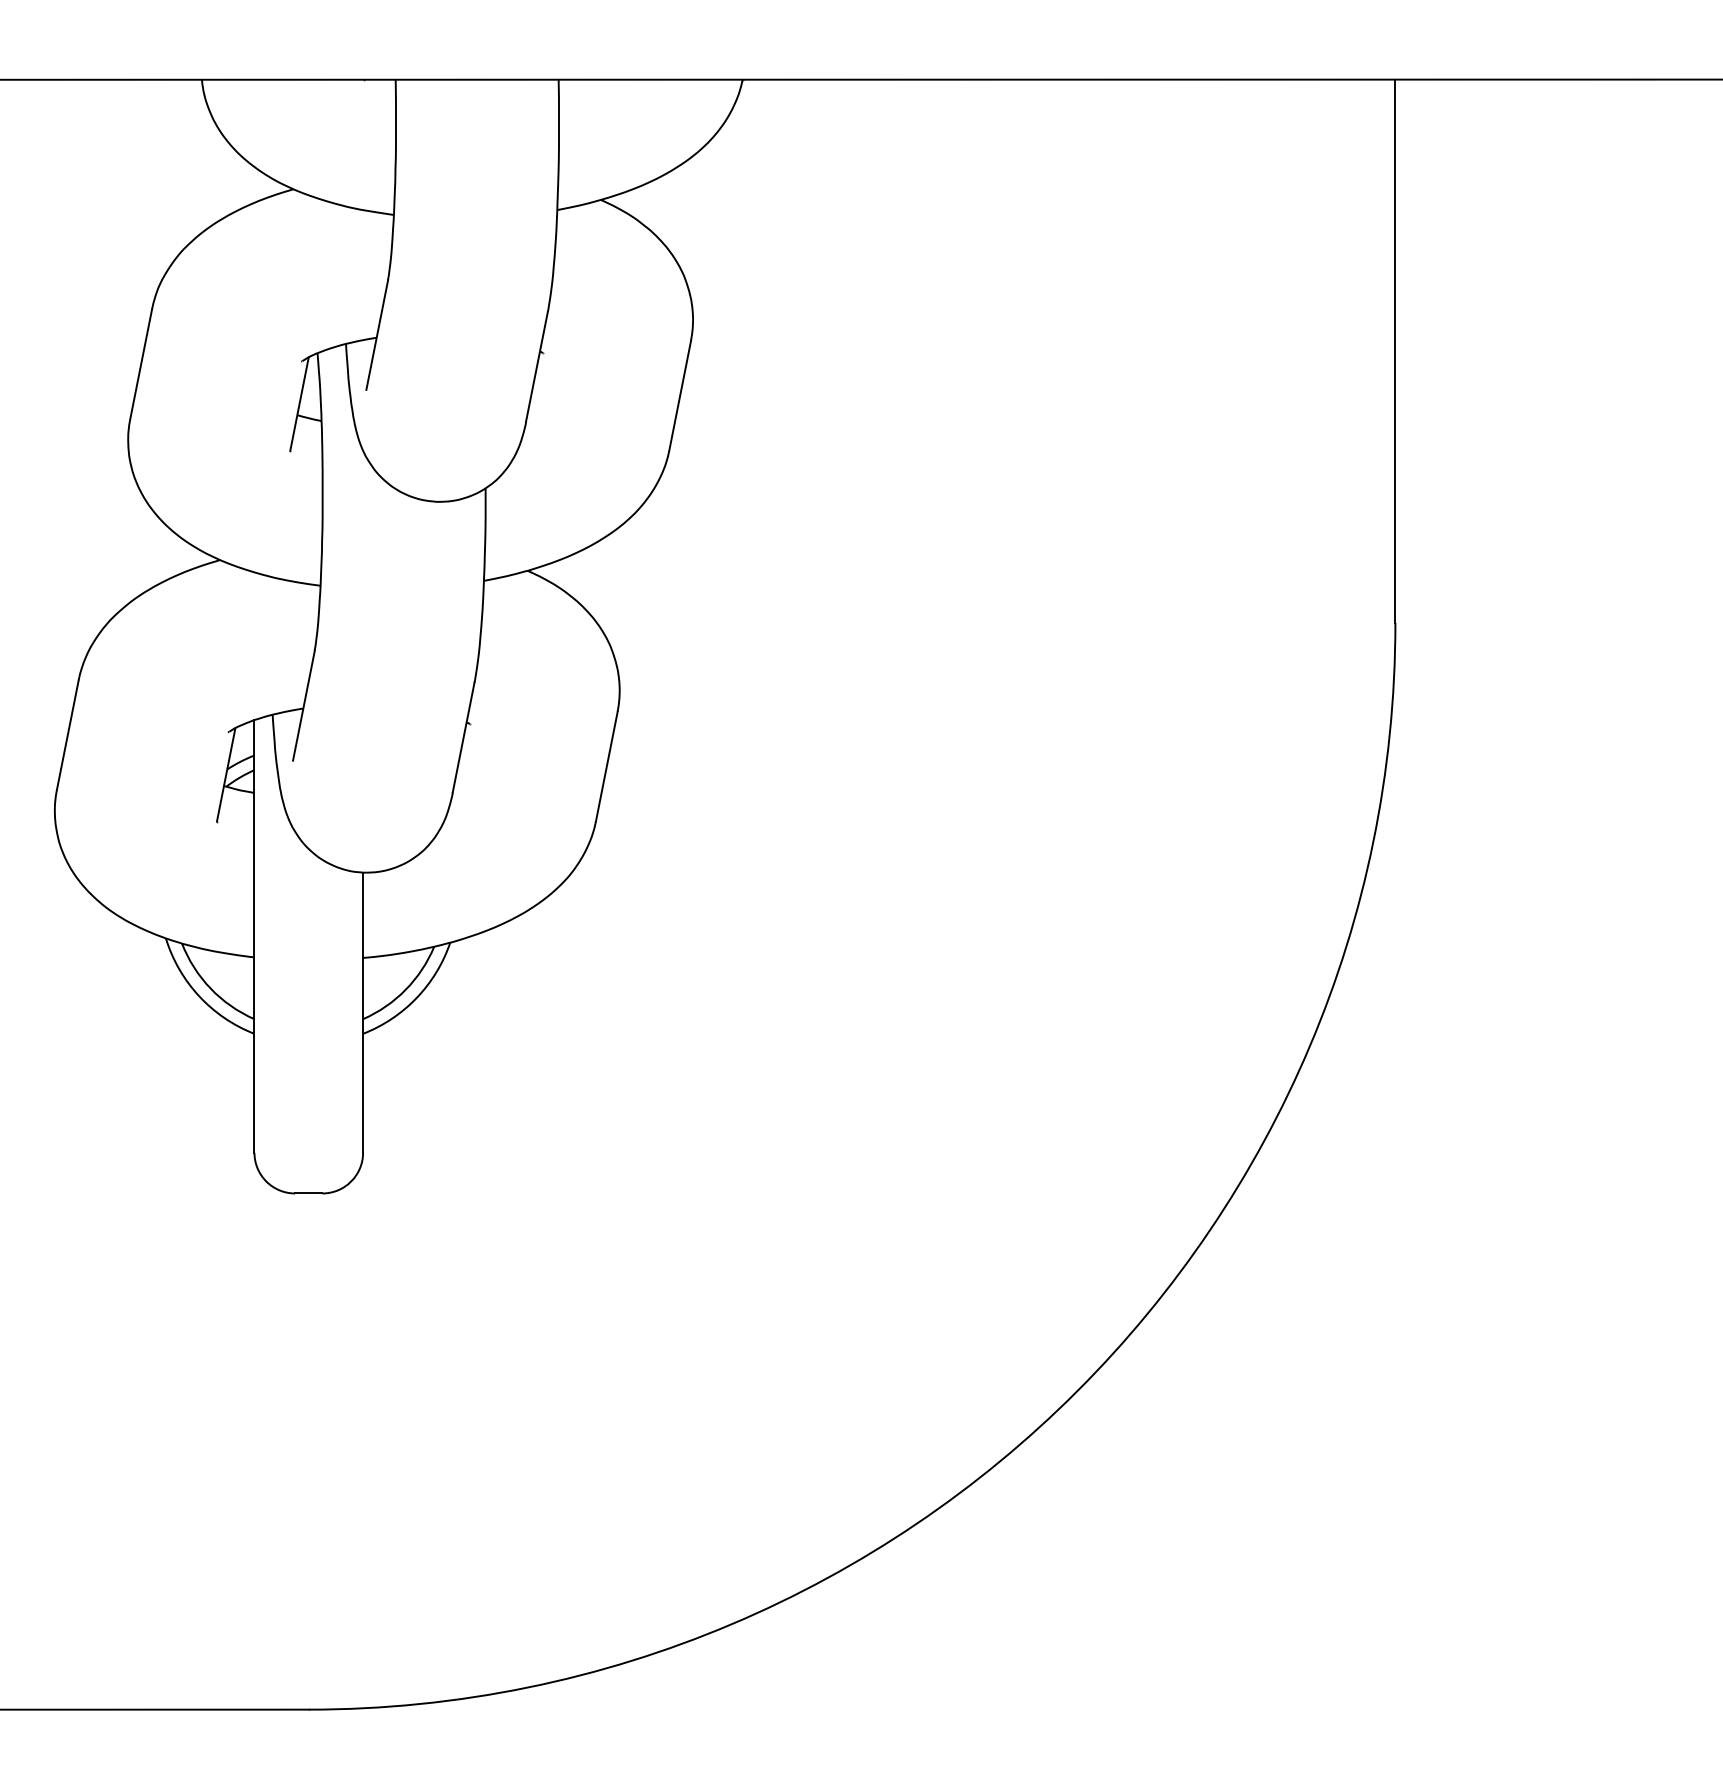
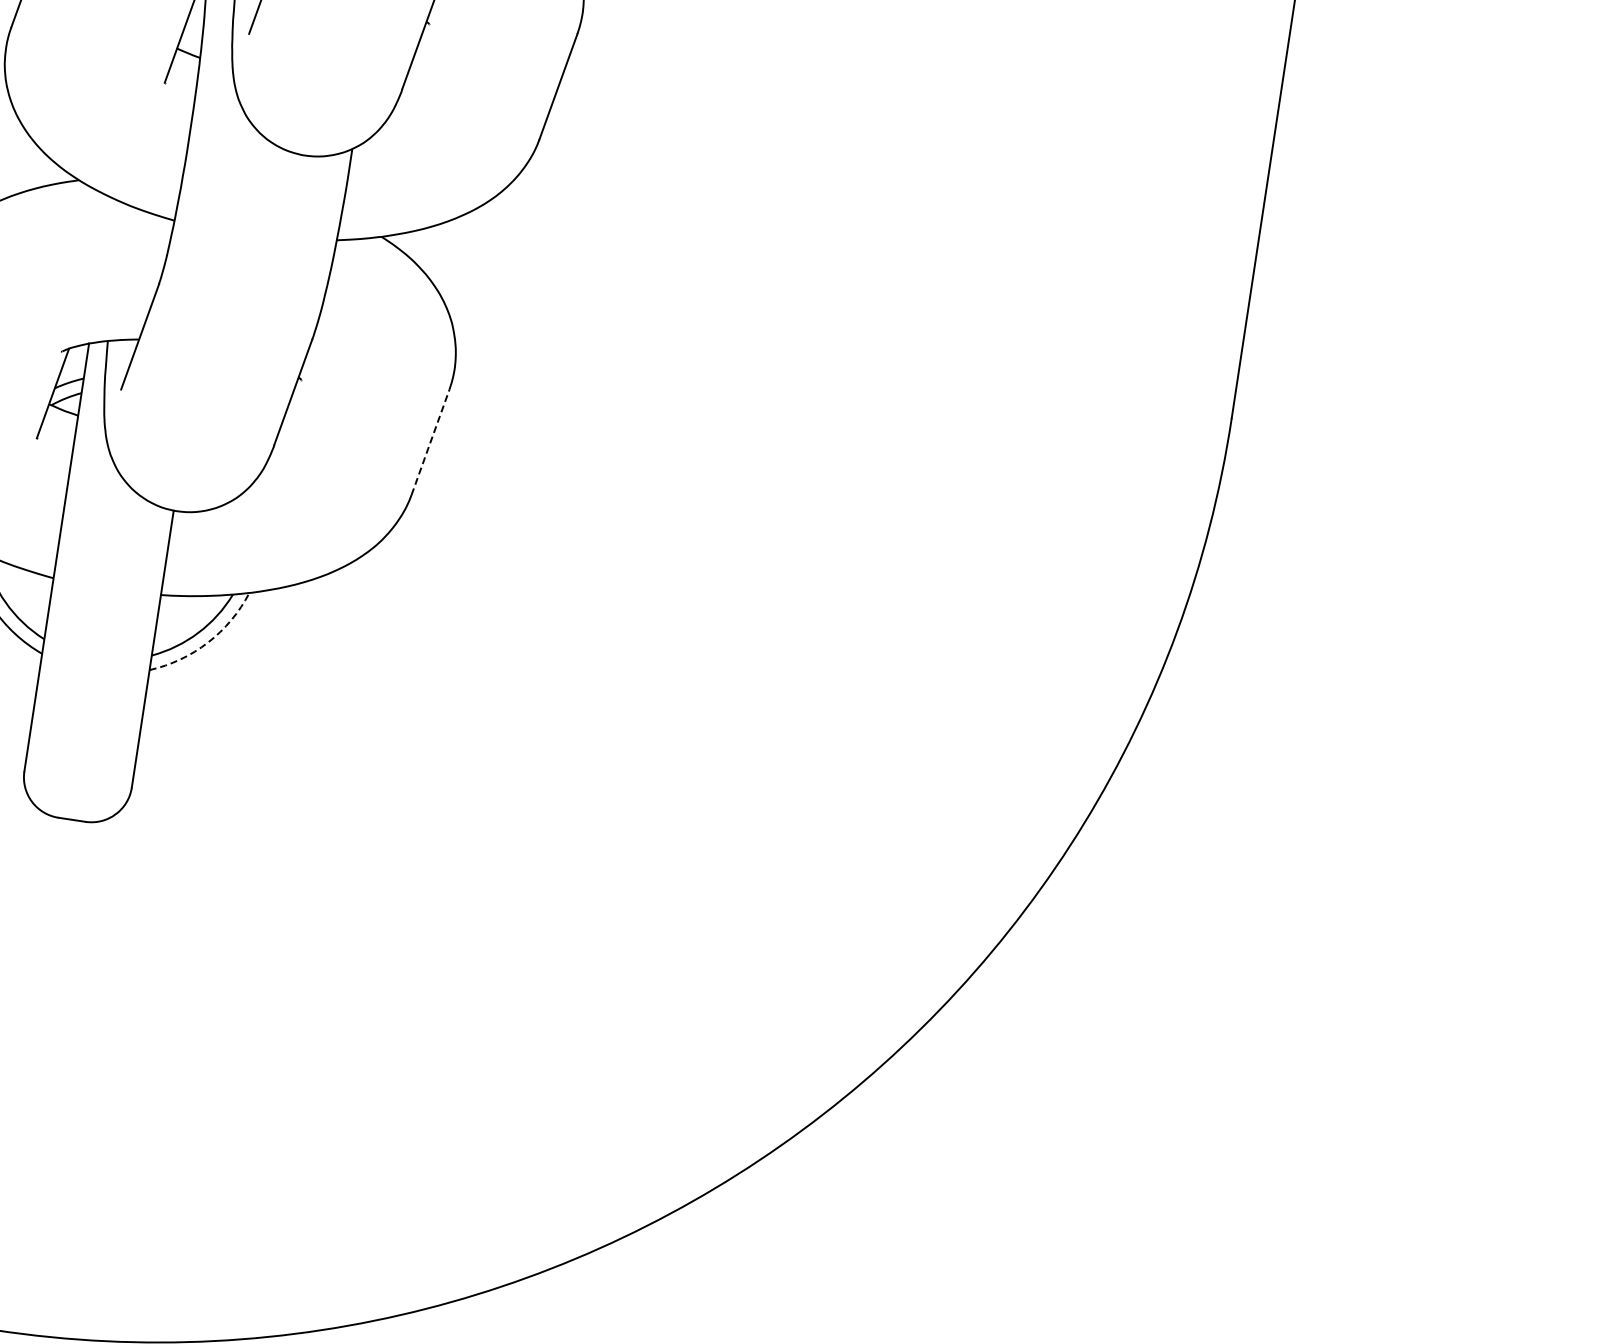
line: (606, 766) -> (430, 442), solid -> dashed
arc: (416, 997) -> (207, 642), solid -> dashed

